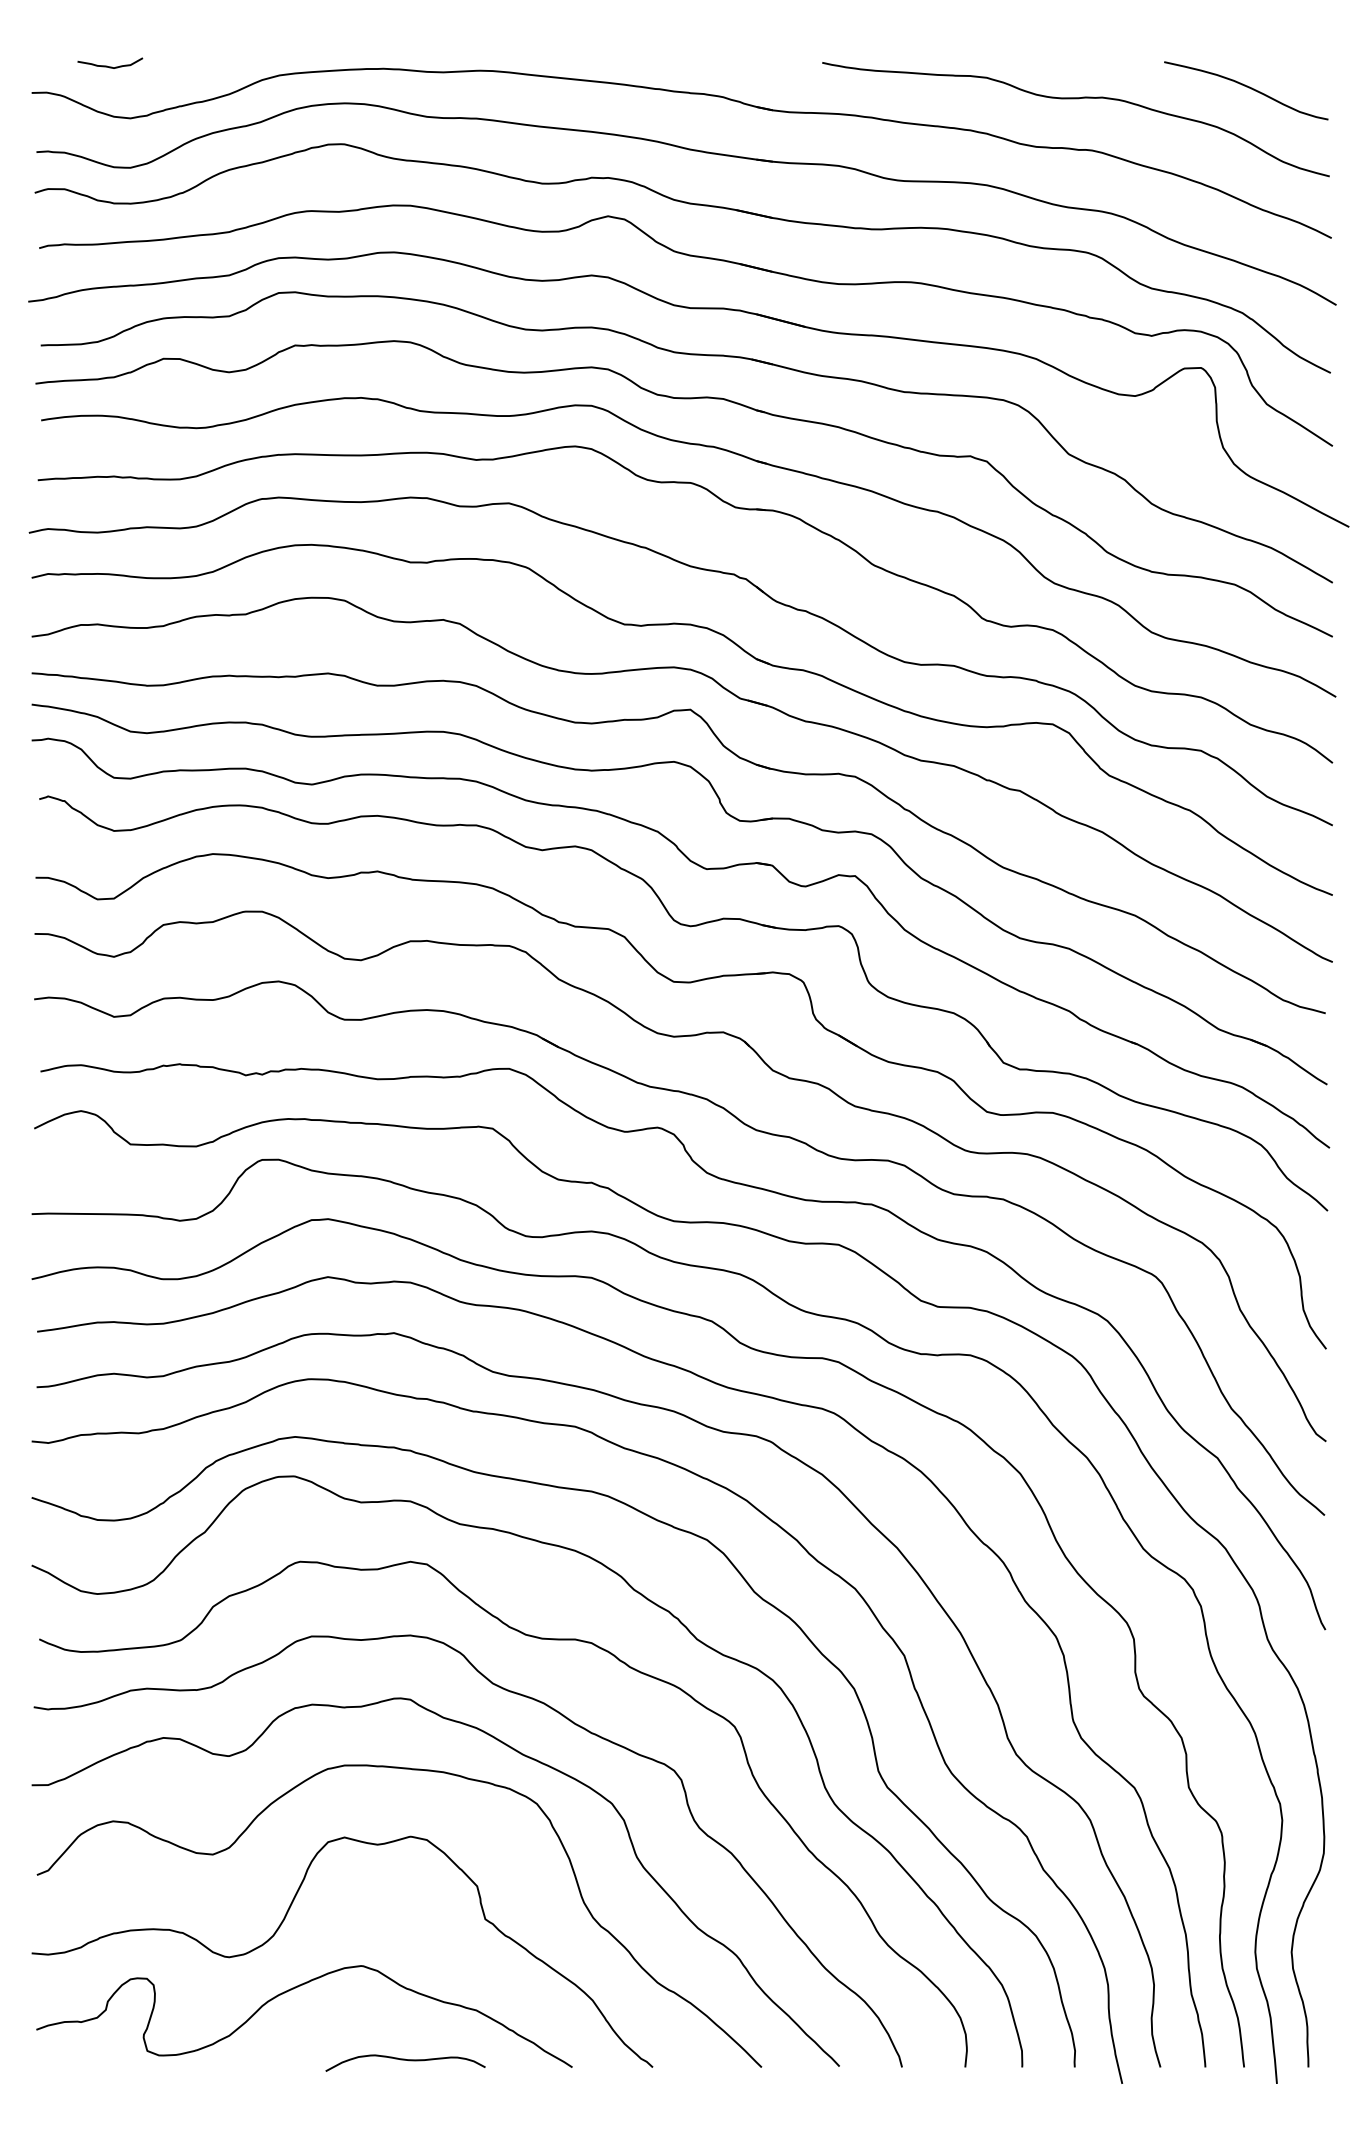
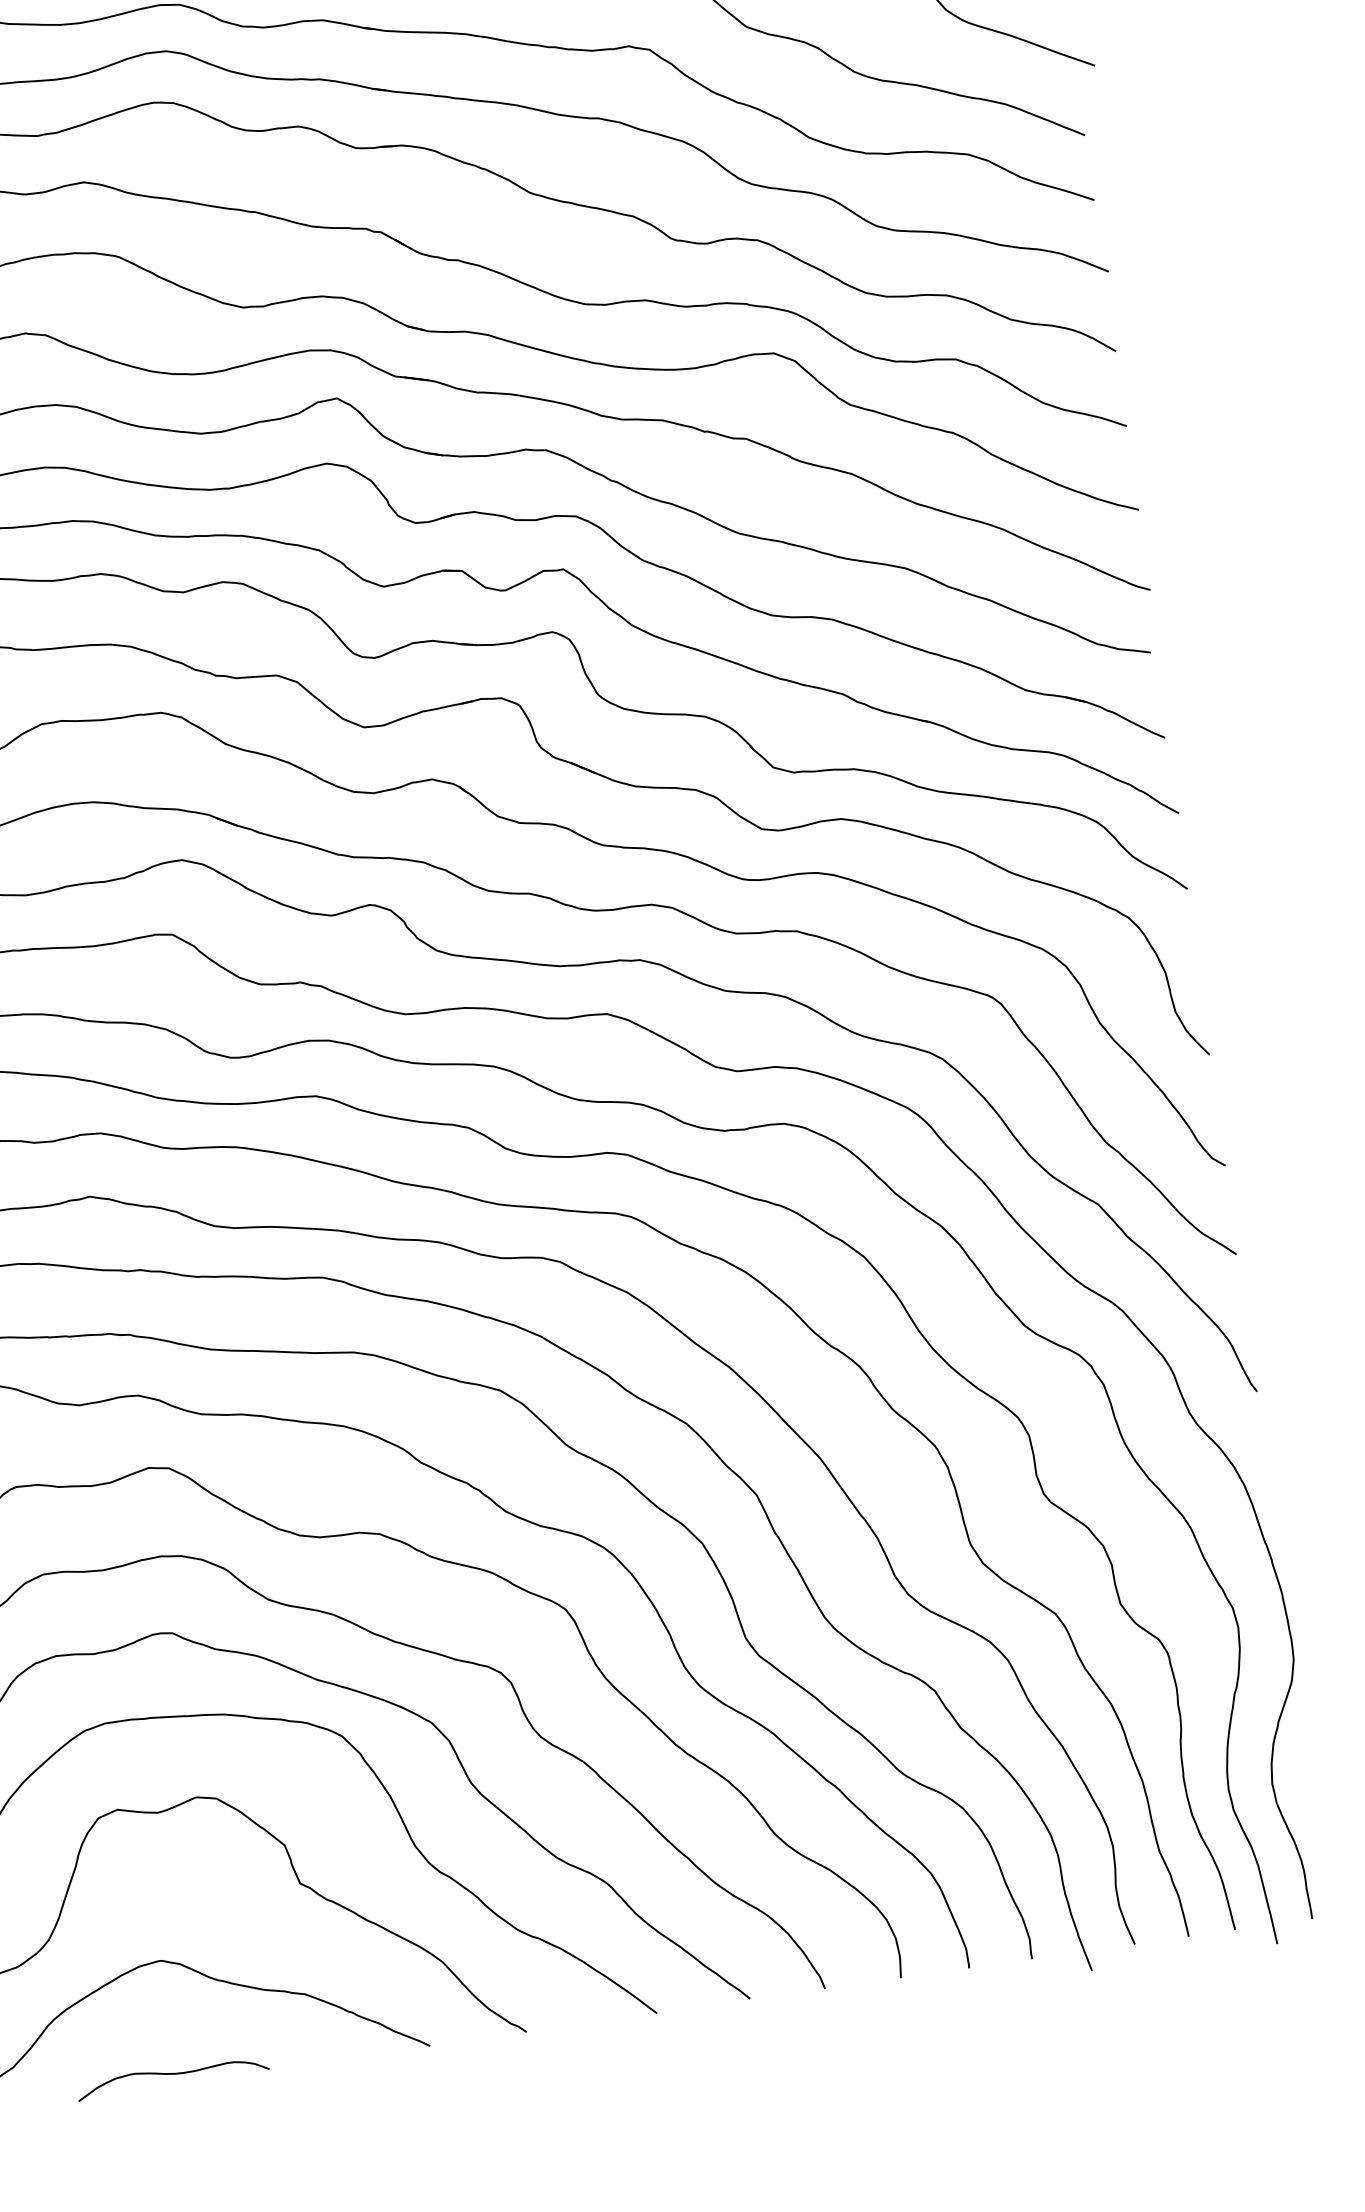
curve: (405, 2060) -> (172, 2074), moved

